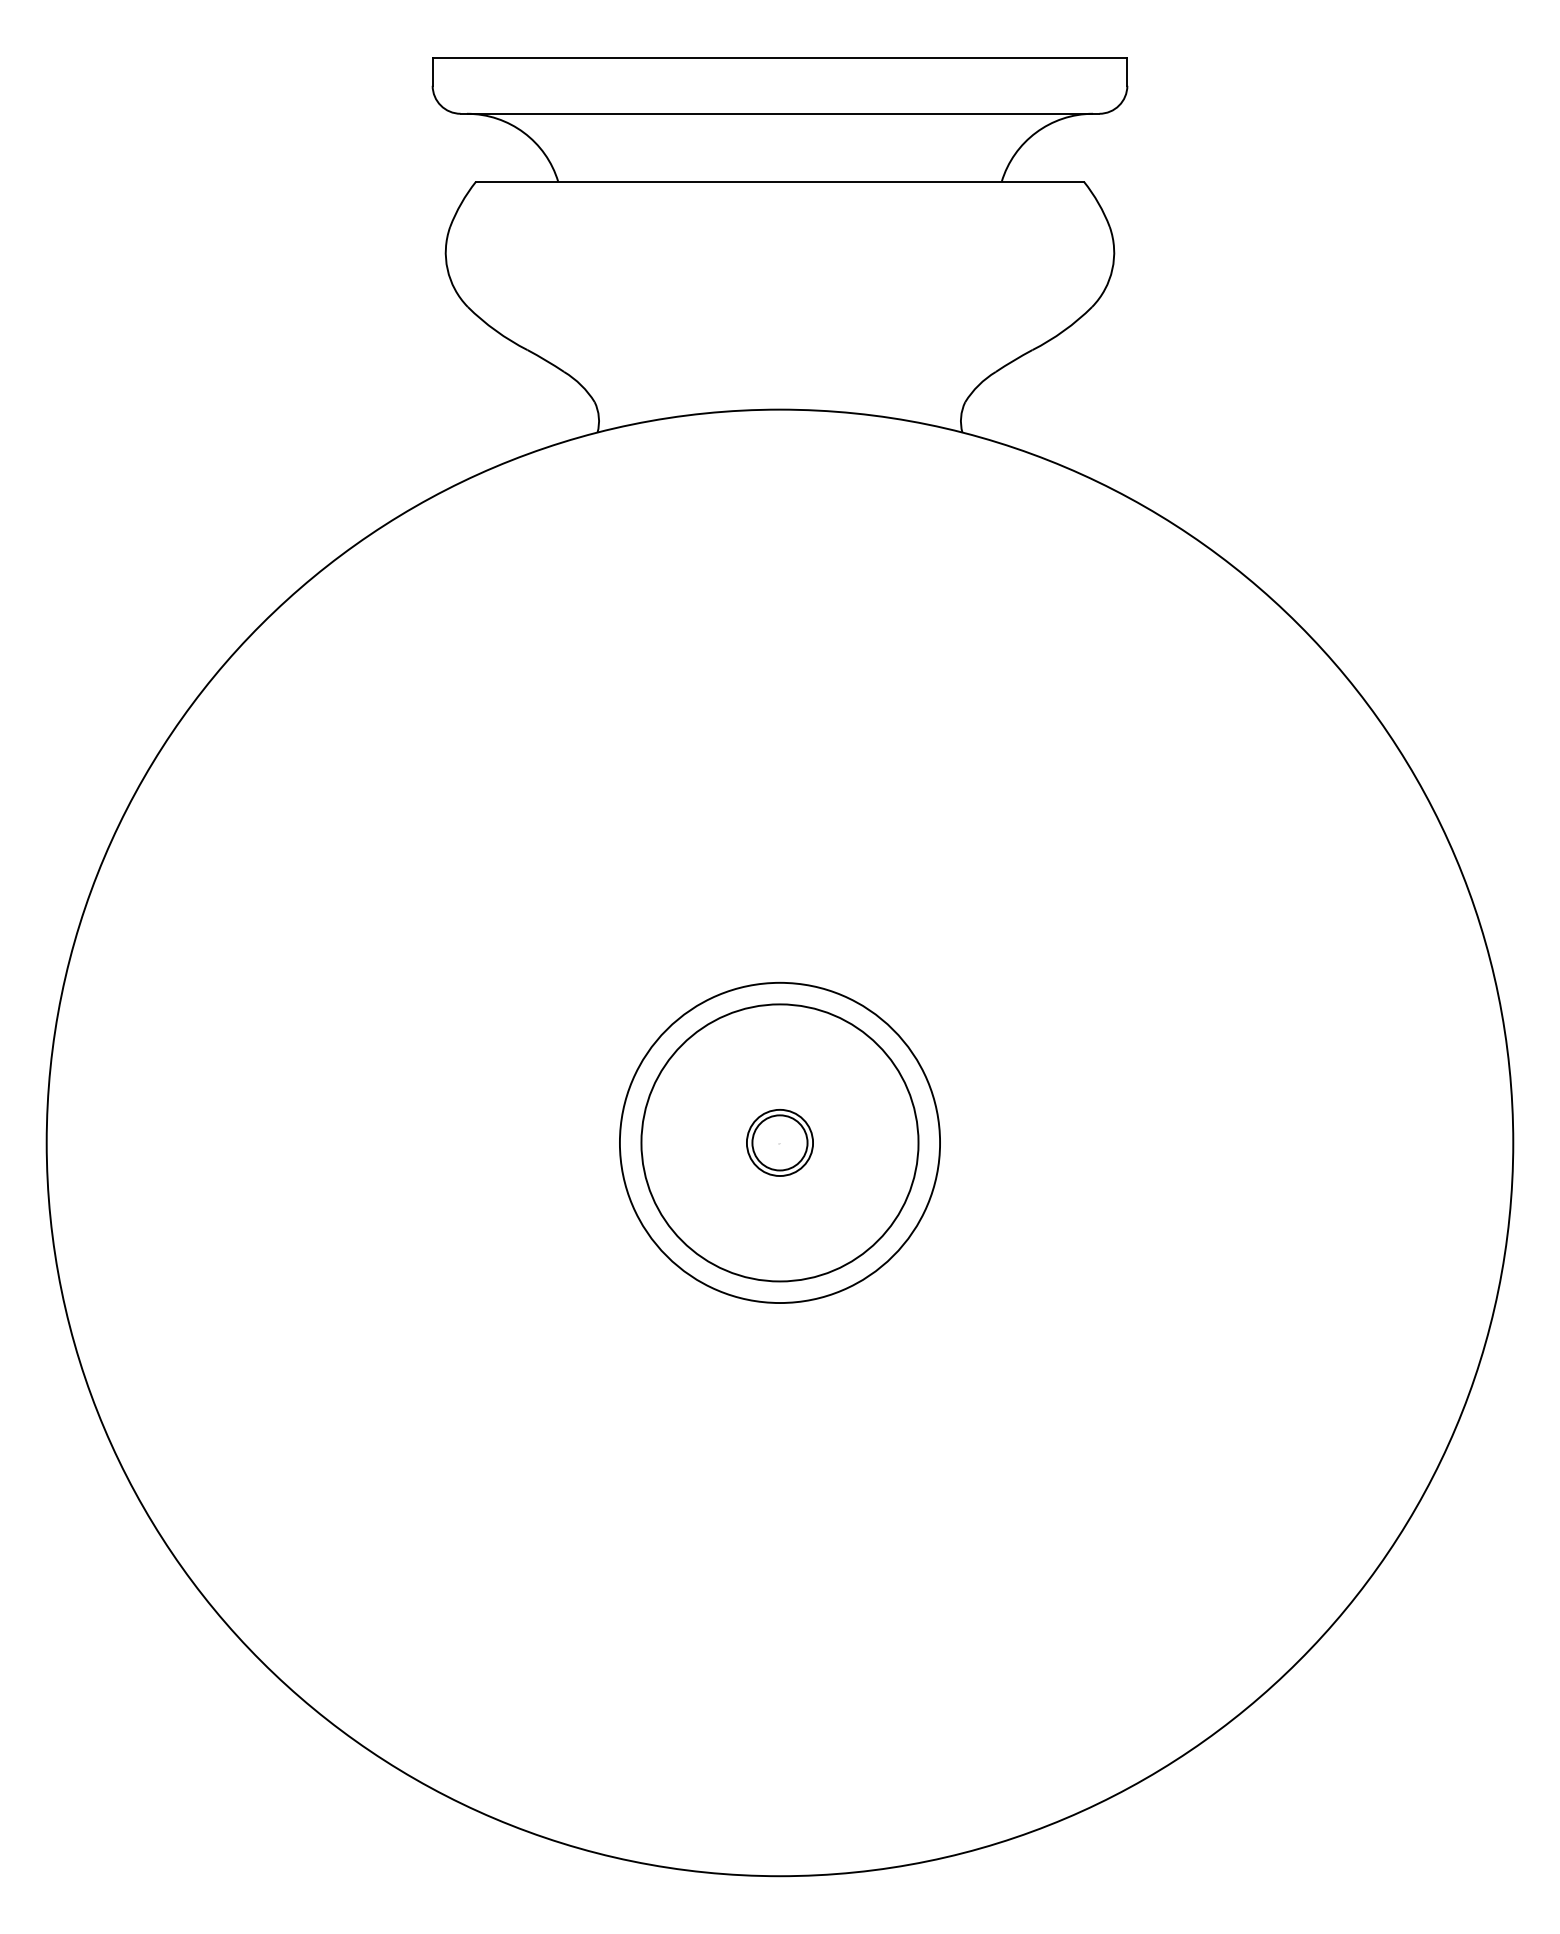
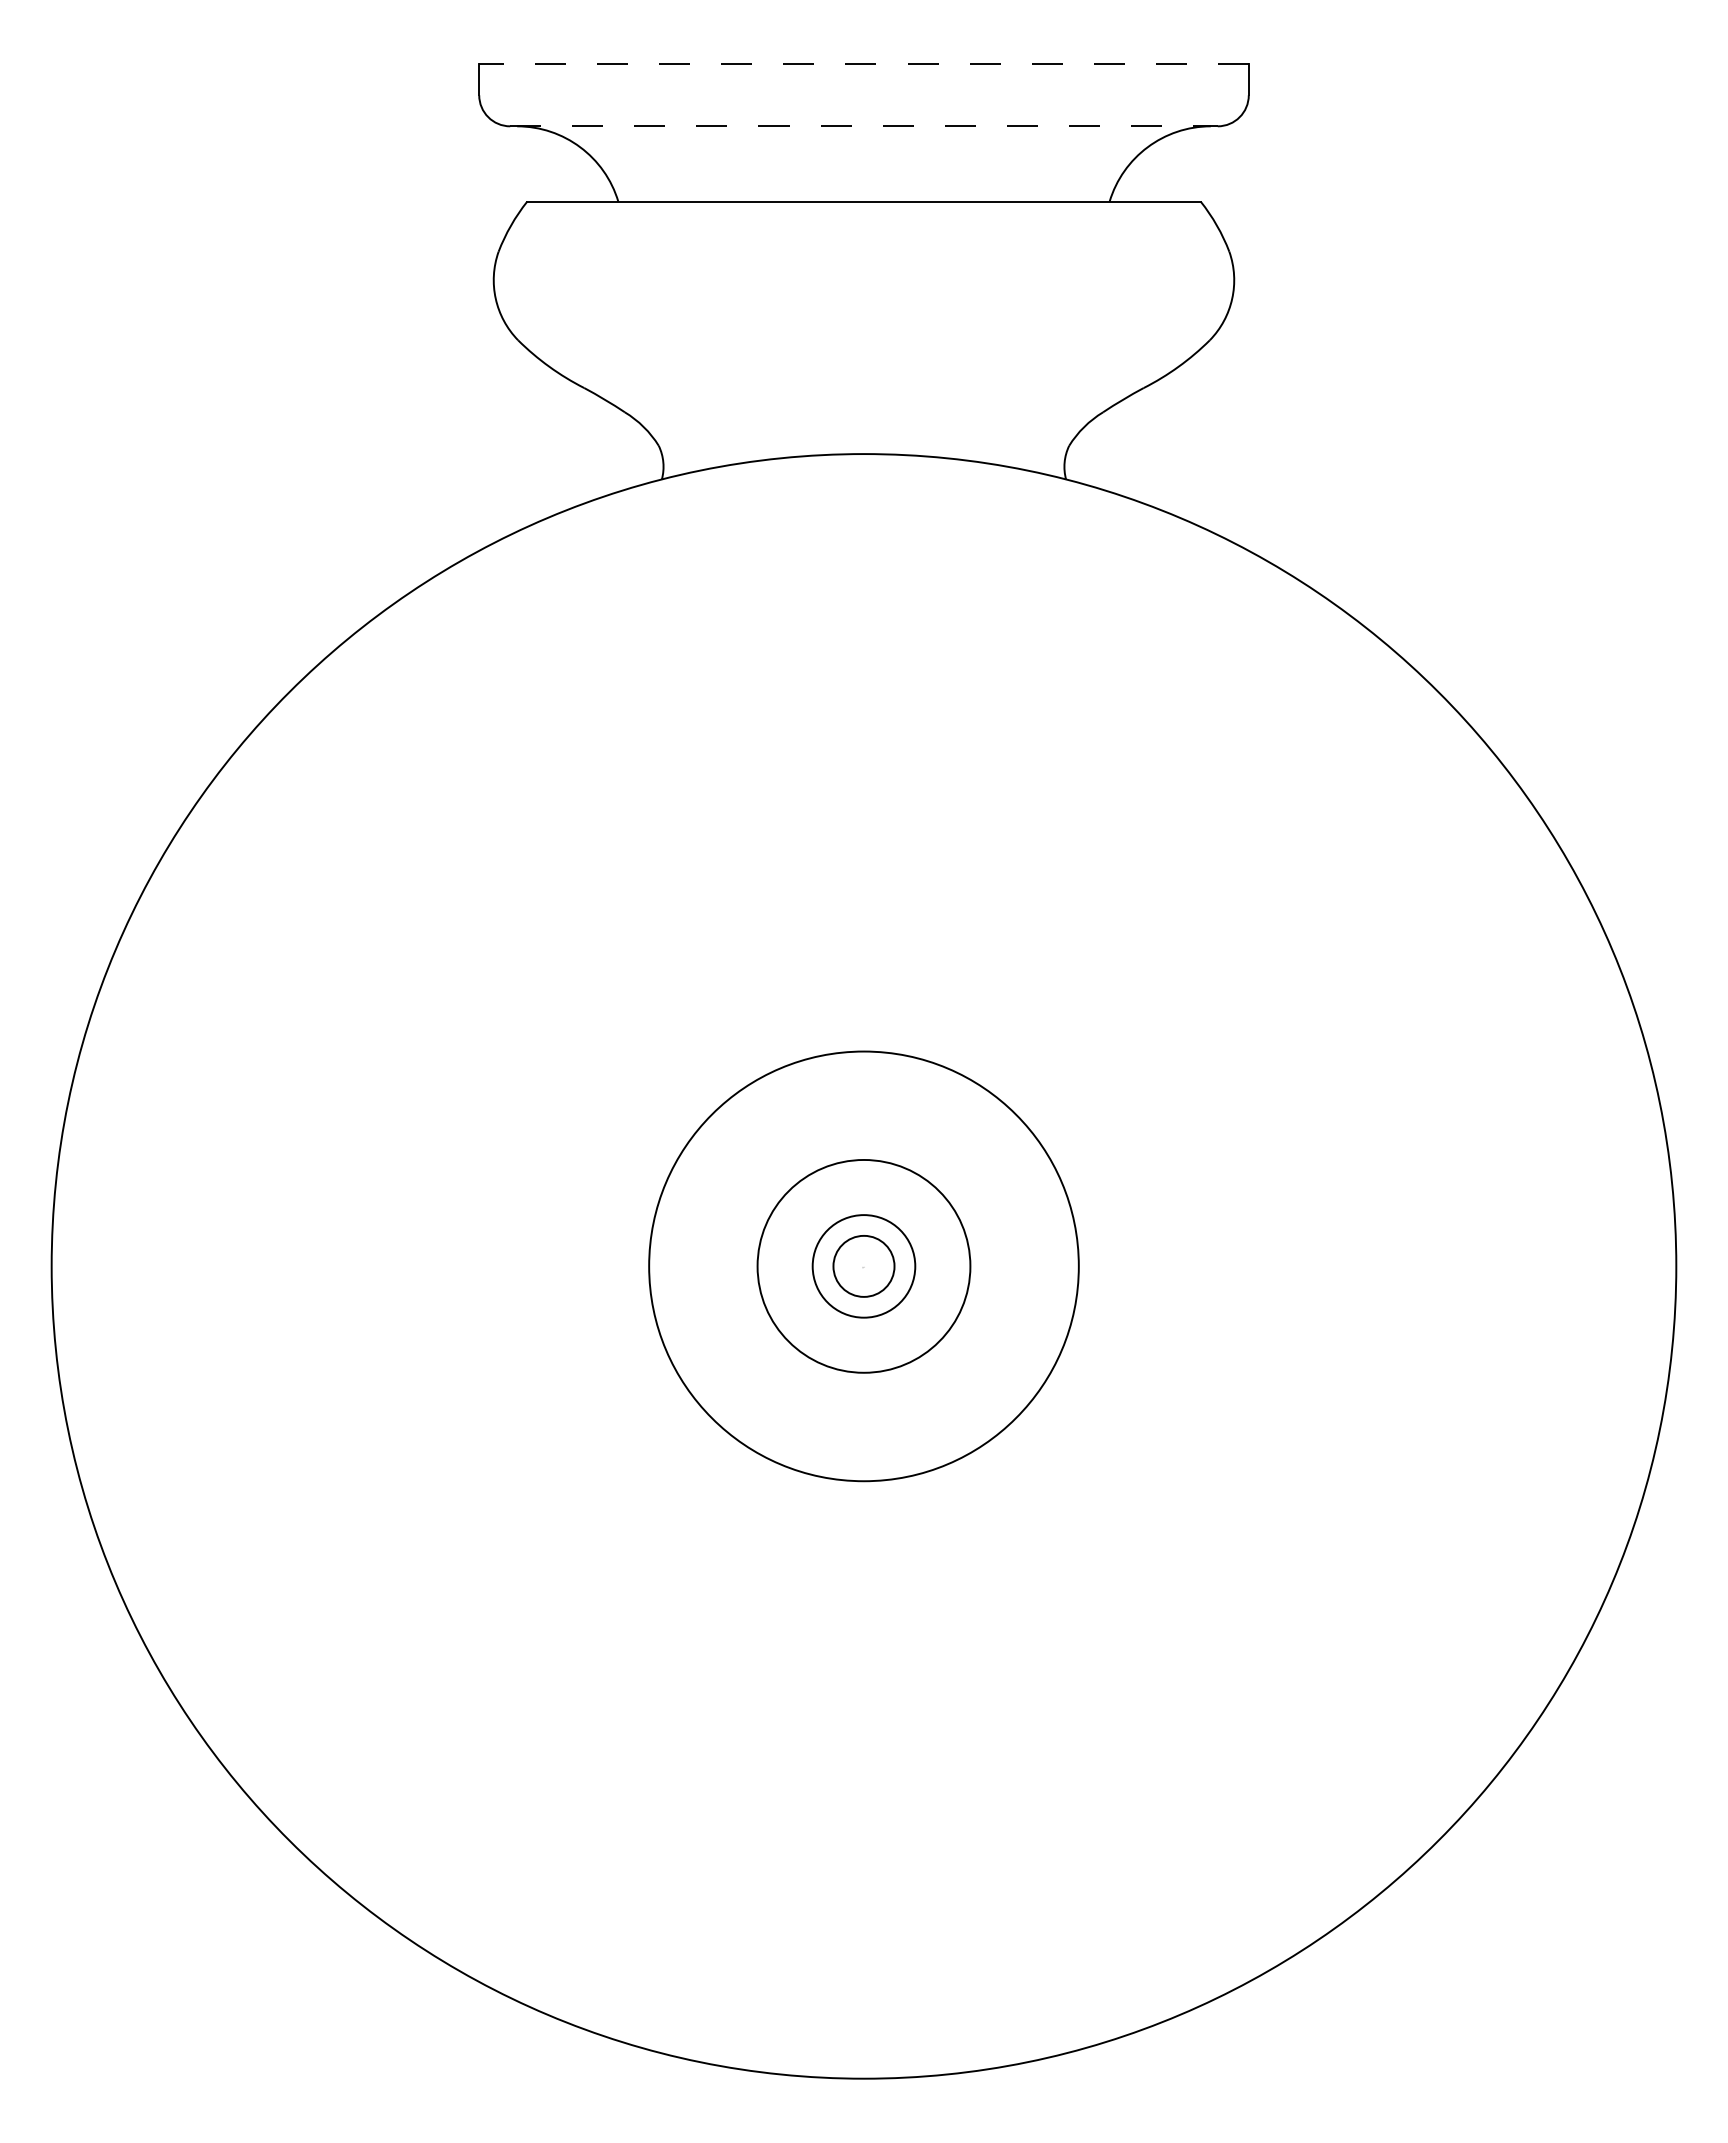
line: (780, 57) -> (864, 64), solid -> dashed
line: (780, 113) -> (864, 126), solid -> dashed
circle: (779, 1142) -> (863, 1265), size x1.4
circle: (779, 1143) -> (863, 1266), size x0.6
circle: (779, 1143) -> (863, 1266), size x1.4

